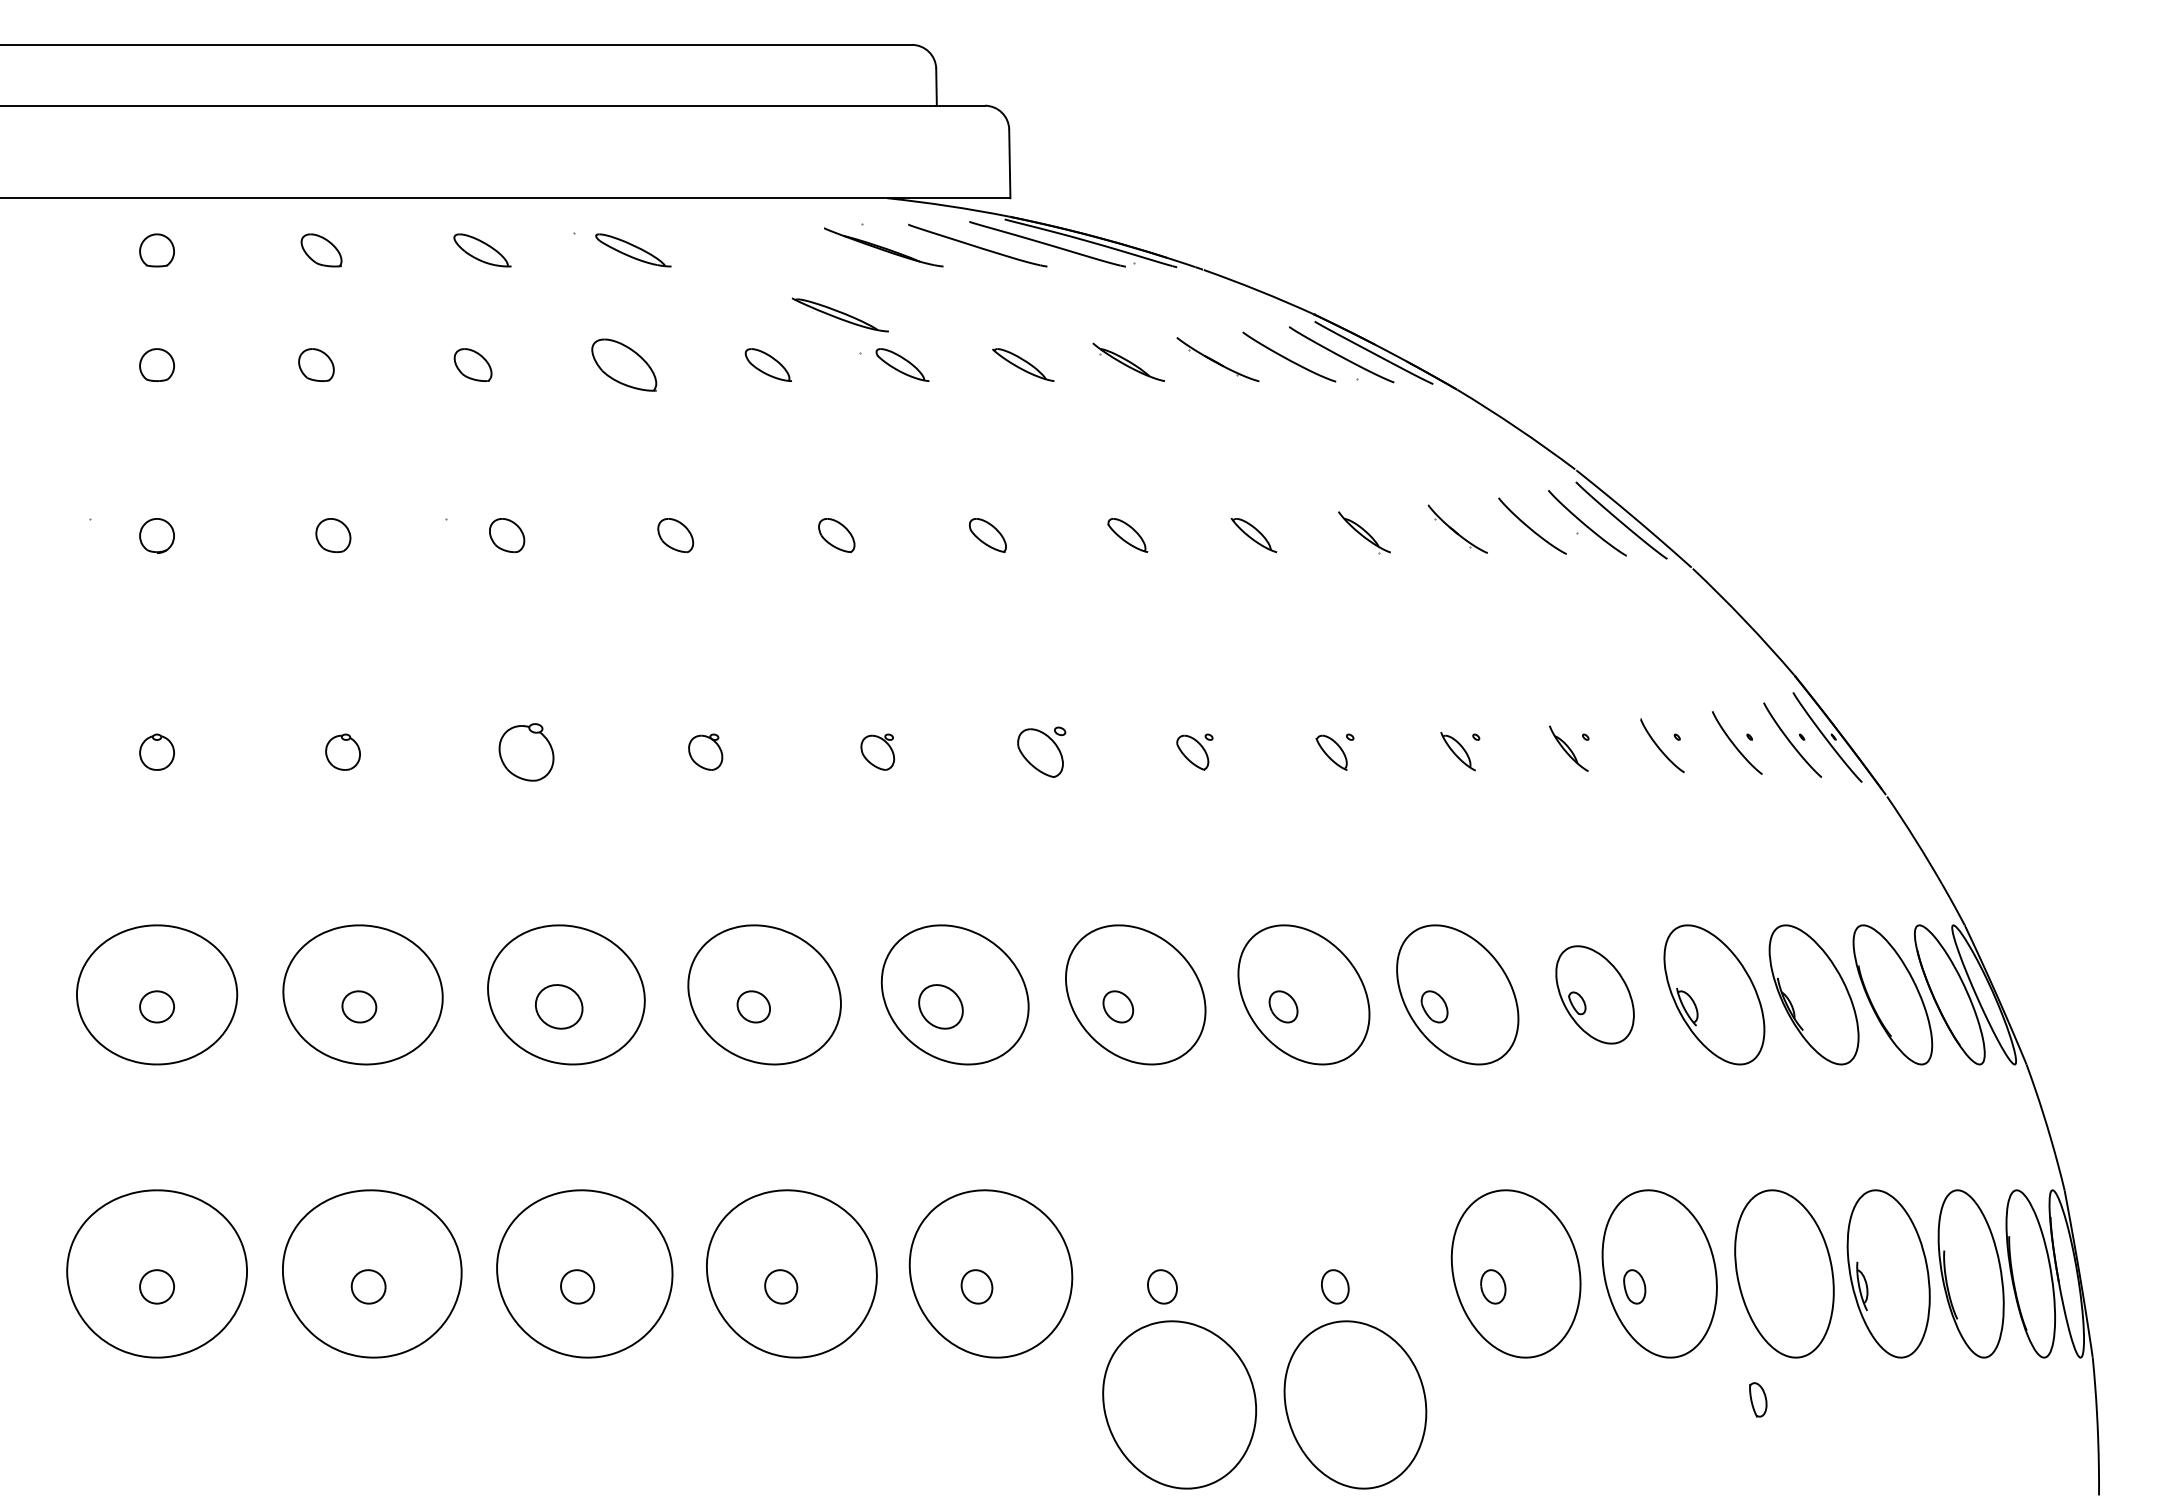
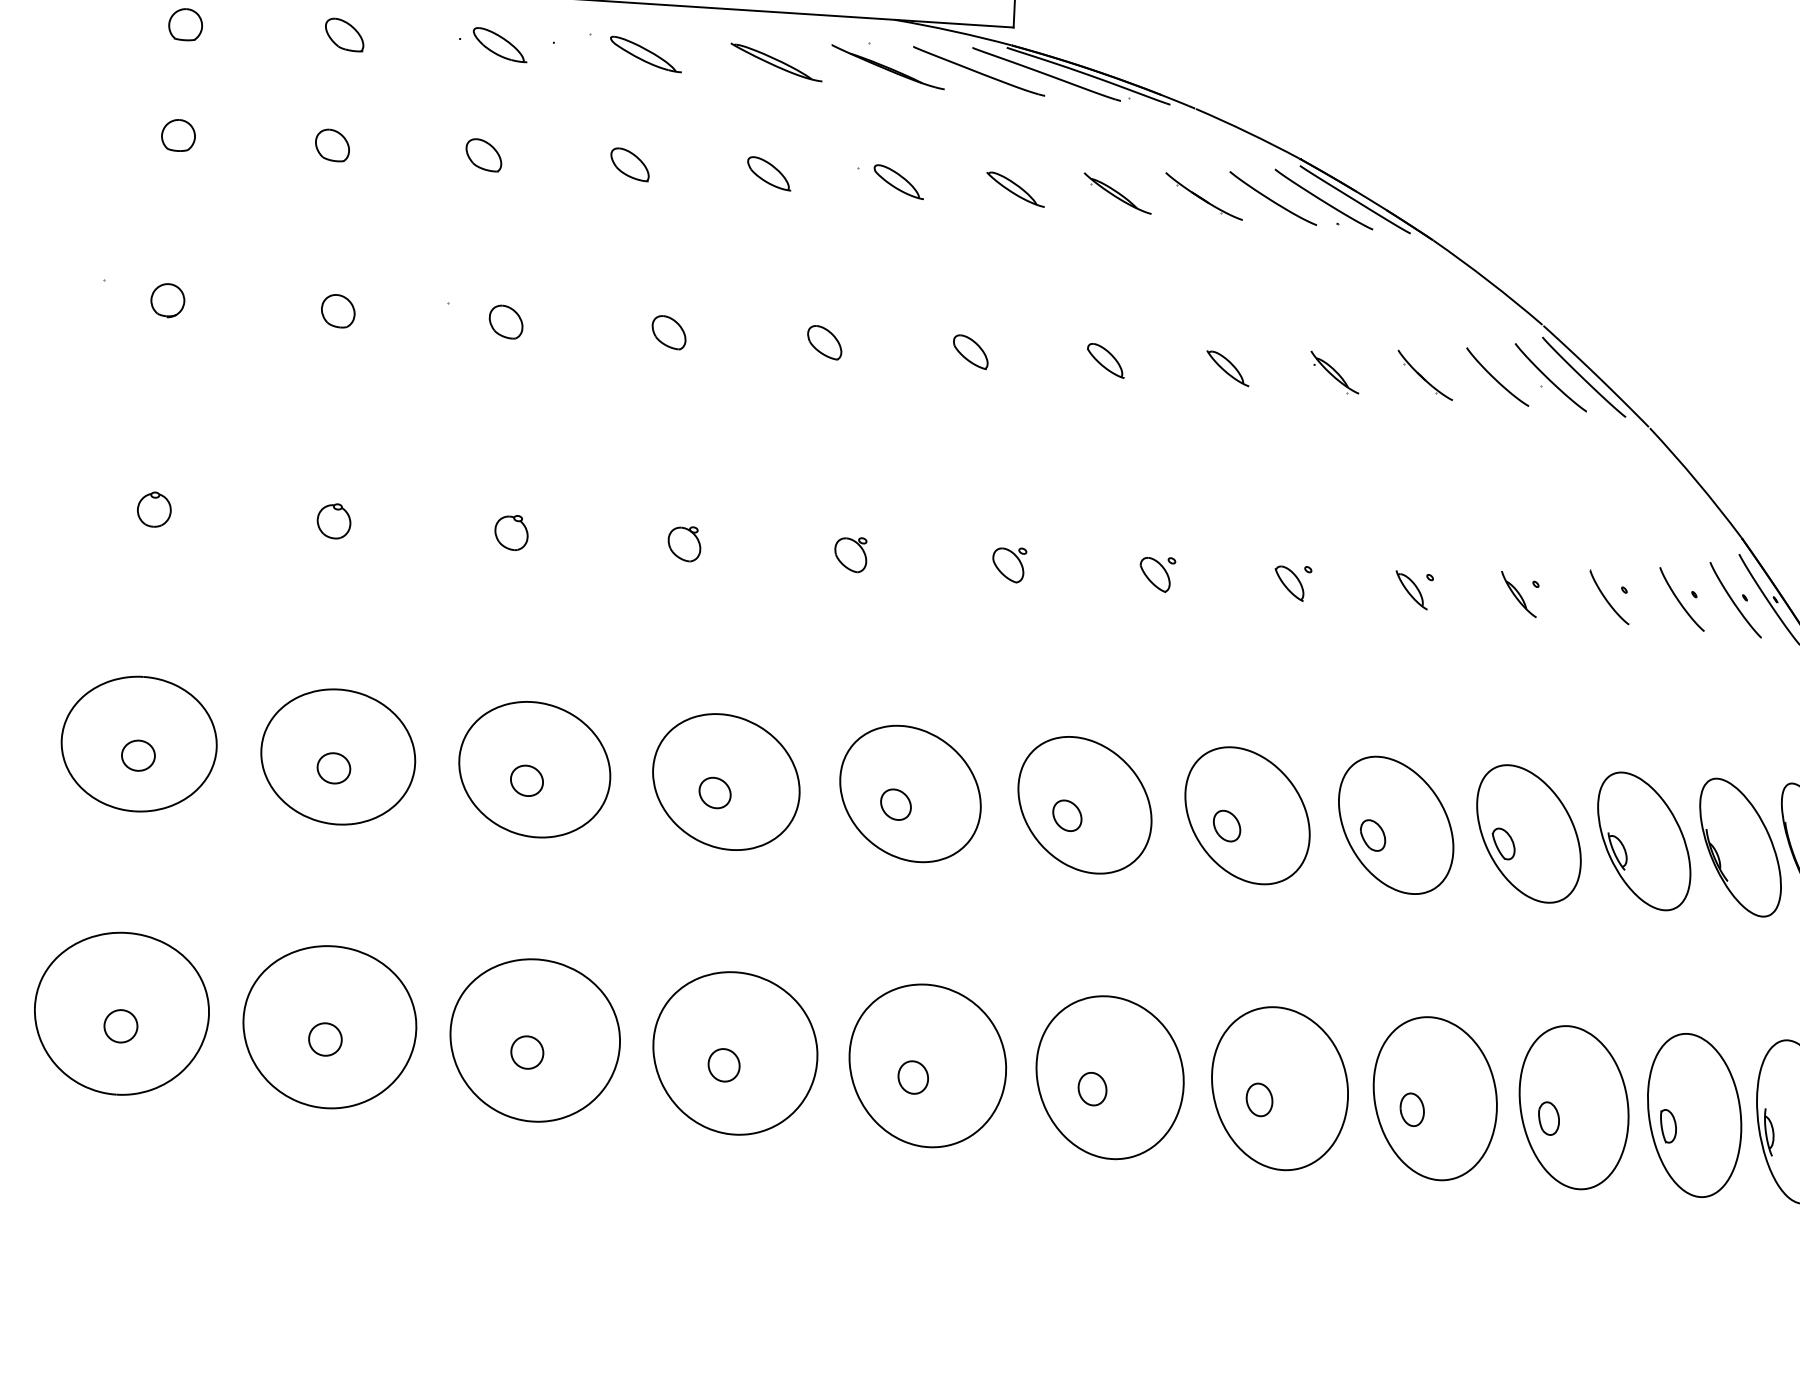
part: (839, 314) -> (775, 61), moved
part: (624, 364) -> (630, 164), size x0.62
part: (526, 751) -> (511, 531), size x0.62
part: (1041, 751) -> (1009, 564), size x0.71
part: (1594, 994) -> (1528, 833), size x1.43
part: (558, 1006) -> (526, 780), size x0.71
part: (940, 1006) -> (895, 804), size x0.71
part: (1758, 1399) -> (1668, 1126), moved
part: (1179, 1404) -> (1109, 1077), moved
part: (1355, 1404) -> (1279, 1088), moved

